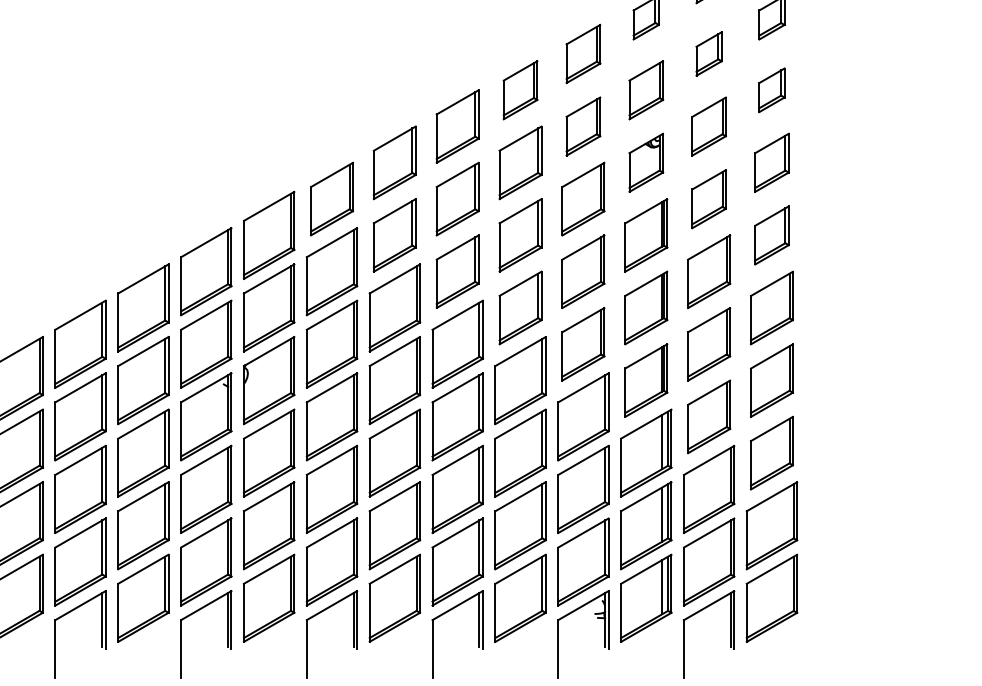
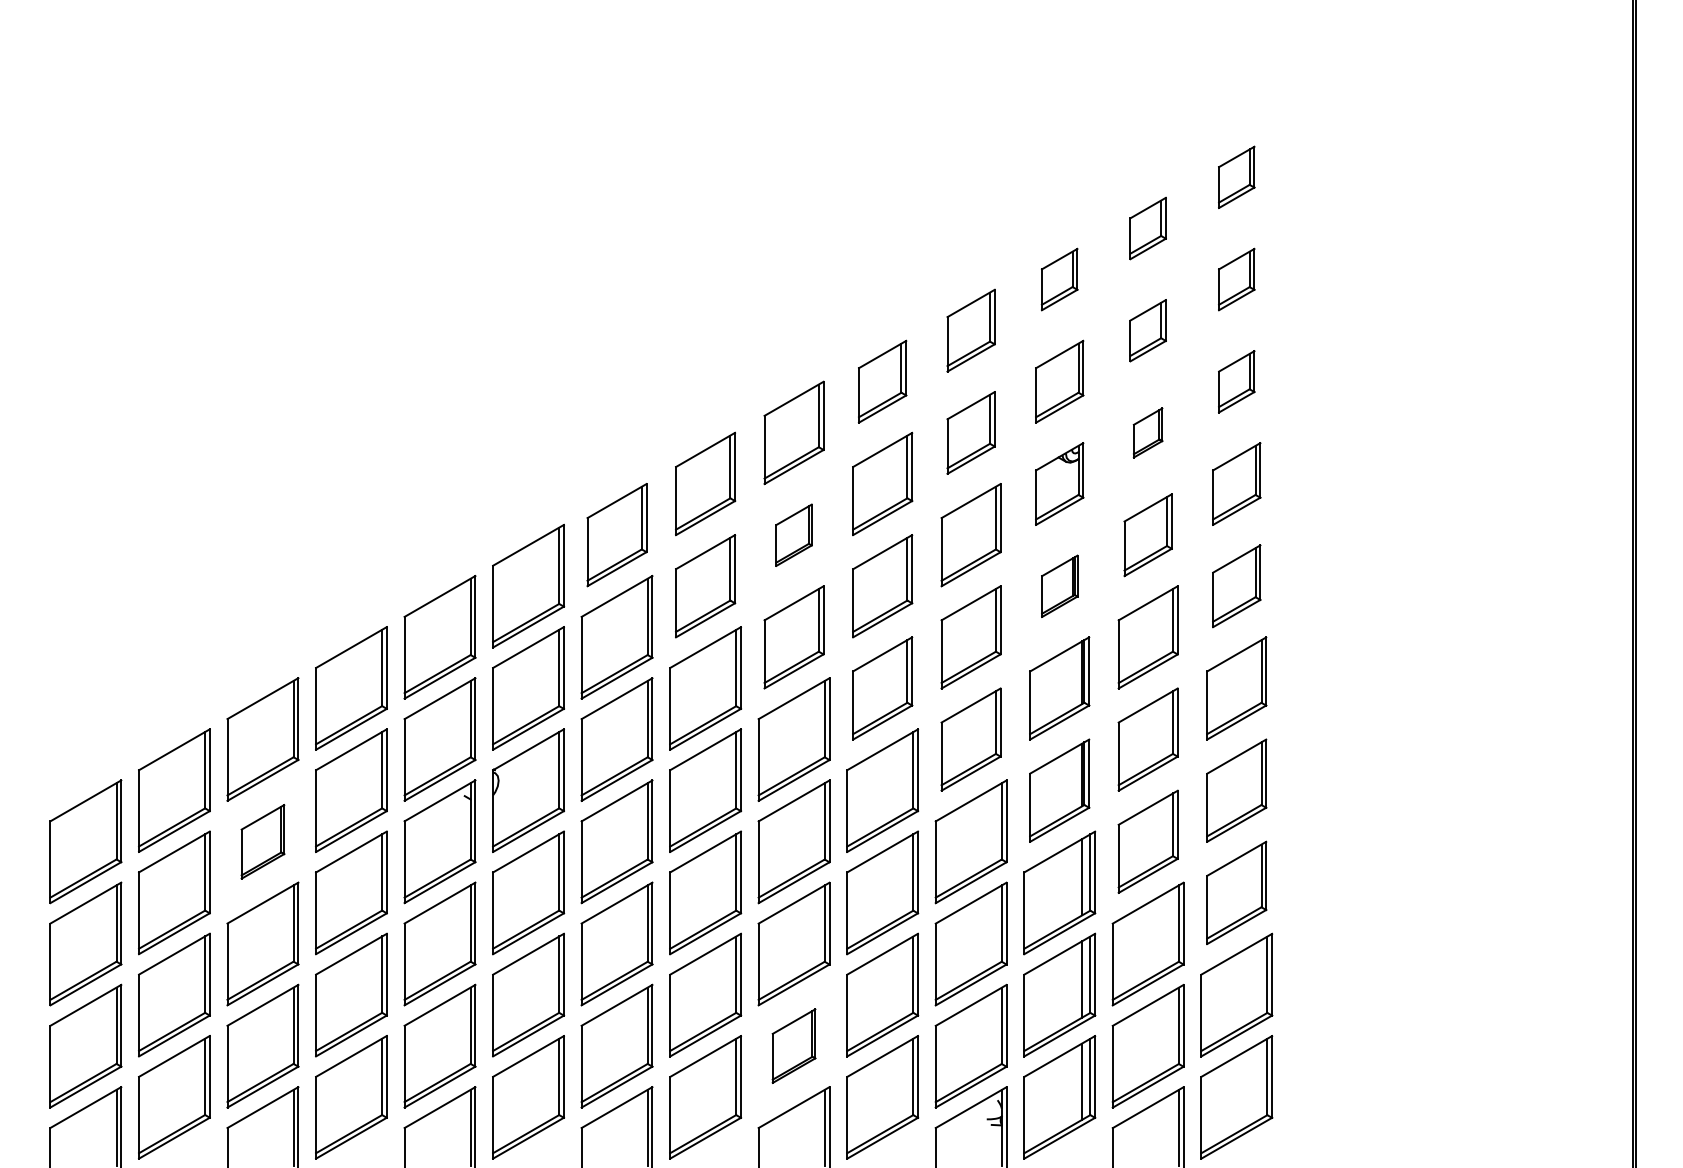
part: (708, 126) -> (1147, 432), size x0.6
part: (457, 199) -> (793, 535), size x0.6
part: (646, 235) -> (1059, 586), size x0.6
part: (80, 416) -> (262, 841), size x0.6
part: (457, 561) -> (793, 1045), size x0.6

